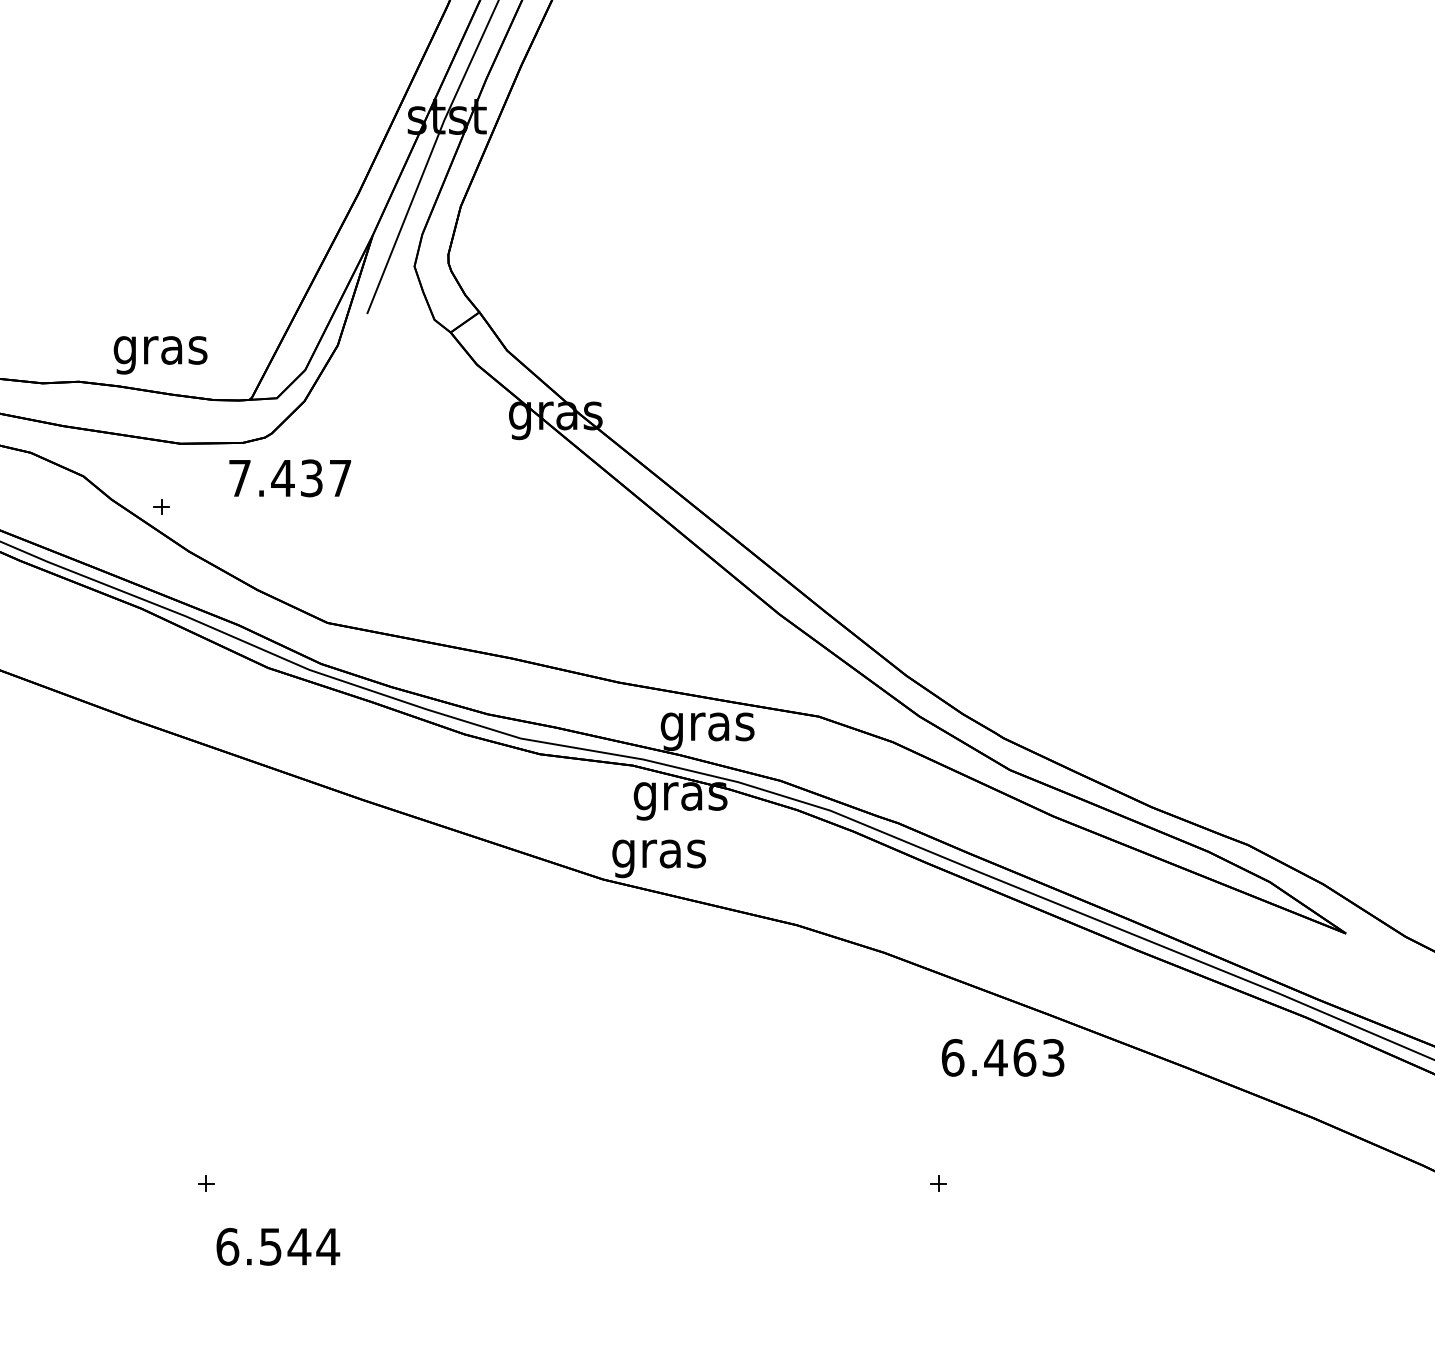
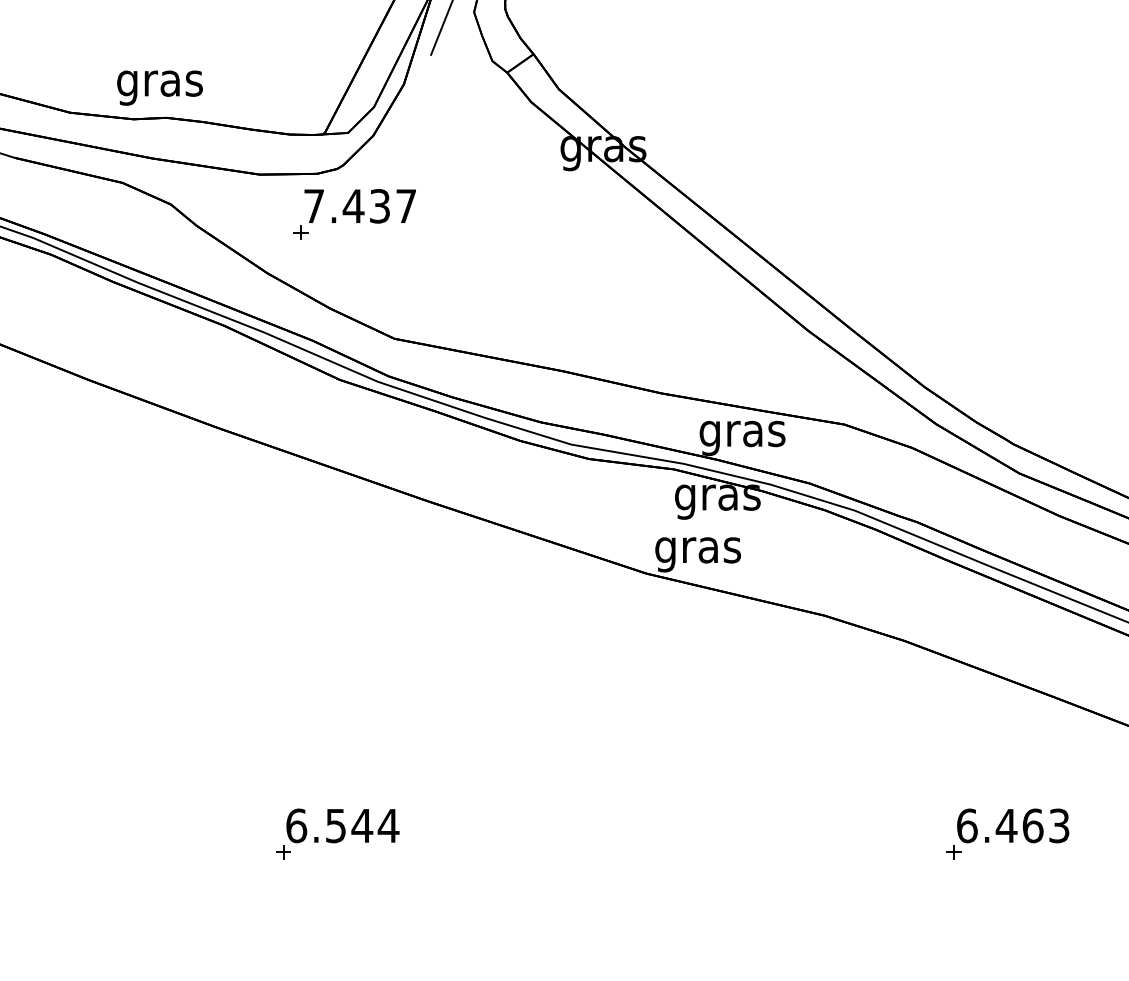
text: (160, 355) -> (159, 88), moved
part: (161, 506) -> (300, 232), moved
text: (1002, 1057) -> (1012, 825), moved
text: (278, 1246) -> (343, 825), moved

